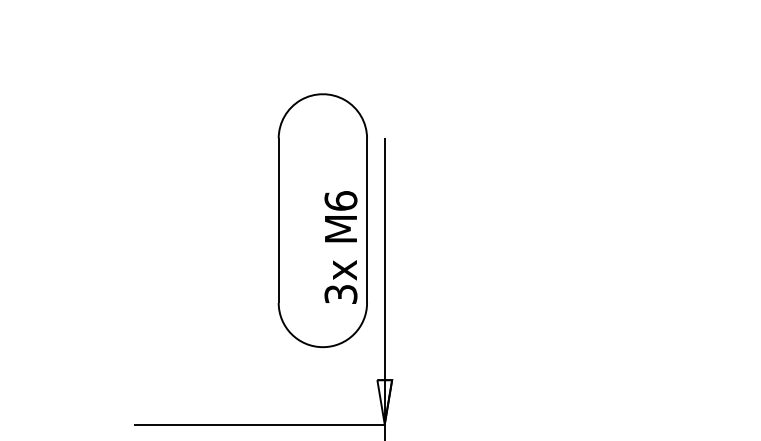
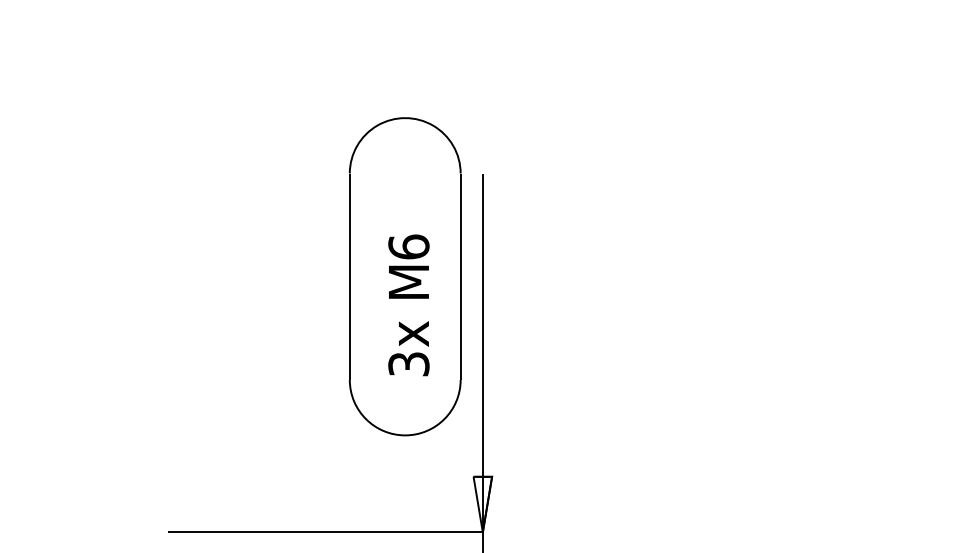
text: (340, 247) -> (408, 305), moved

